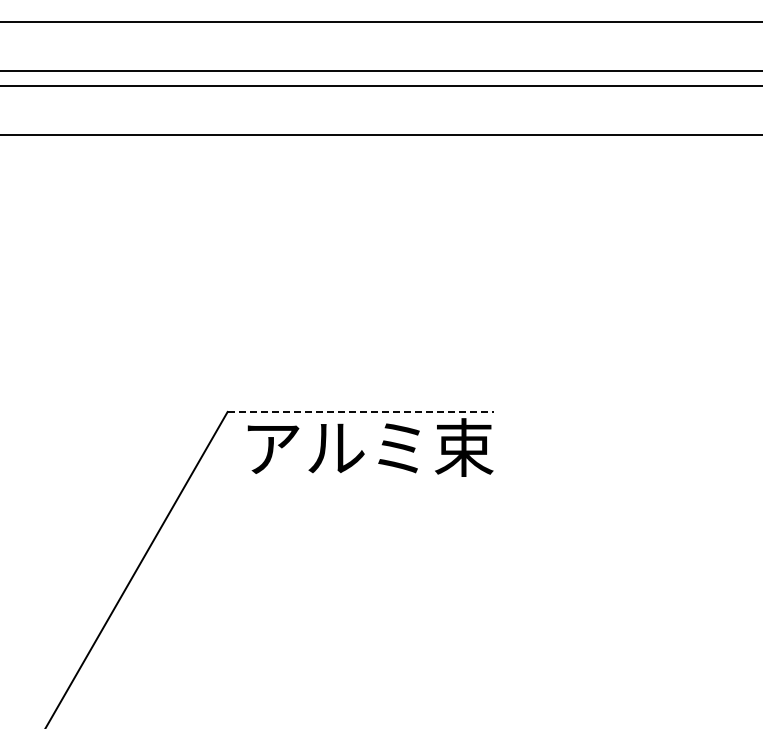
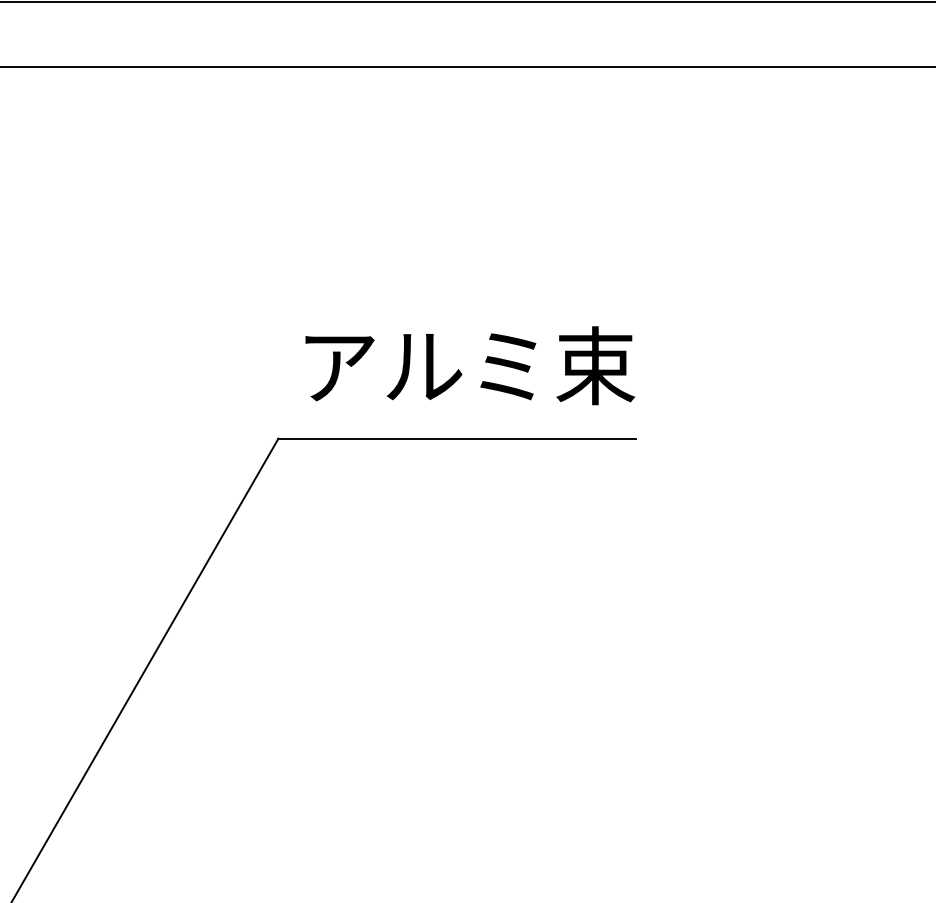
line: (361, 411) -> (457, 438), dashed -> solid
text: (370, 447) -> (470, 365), moved

